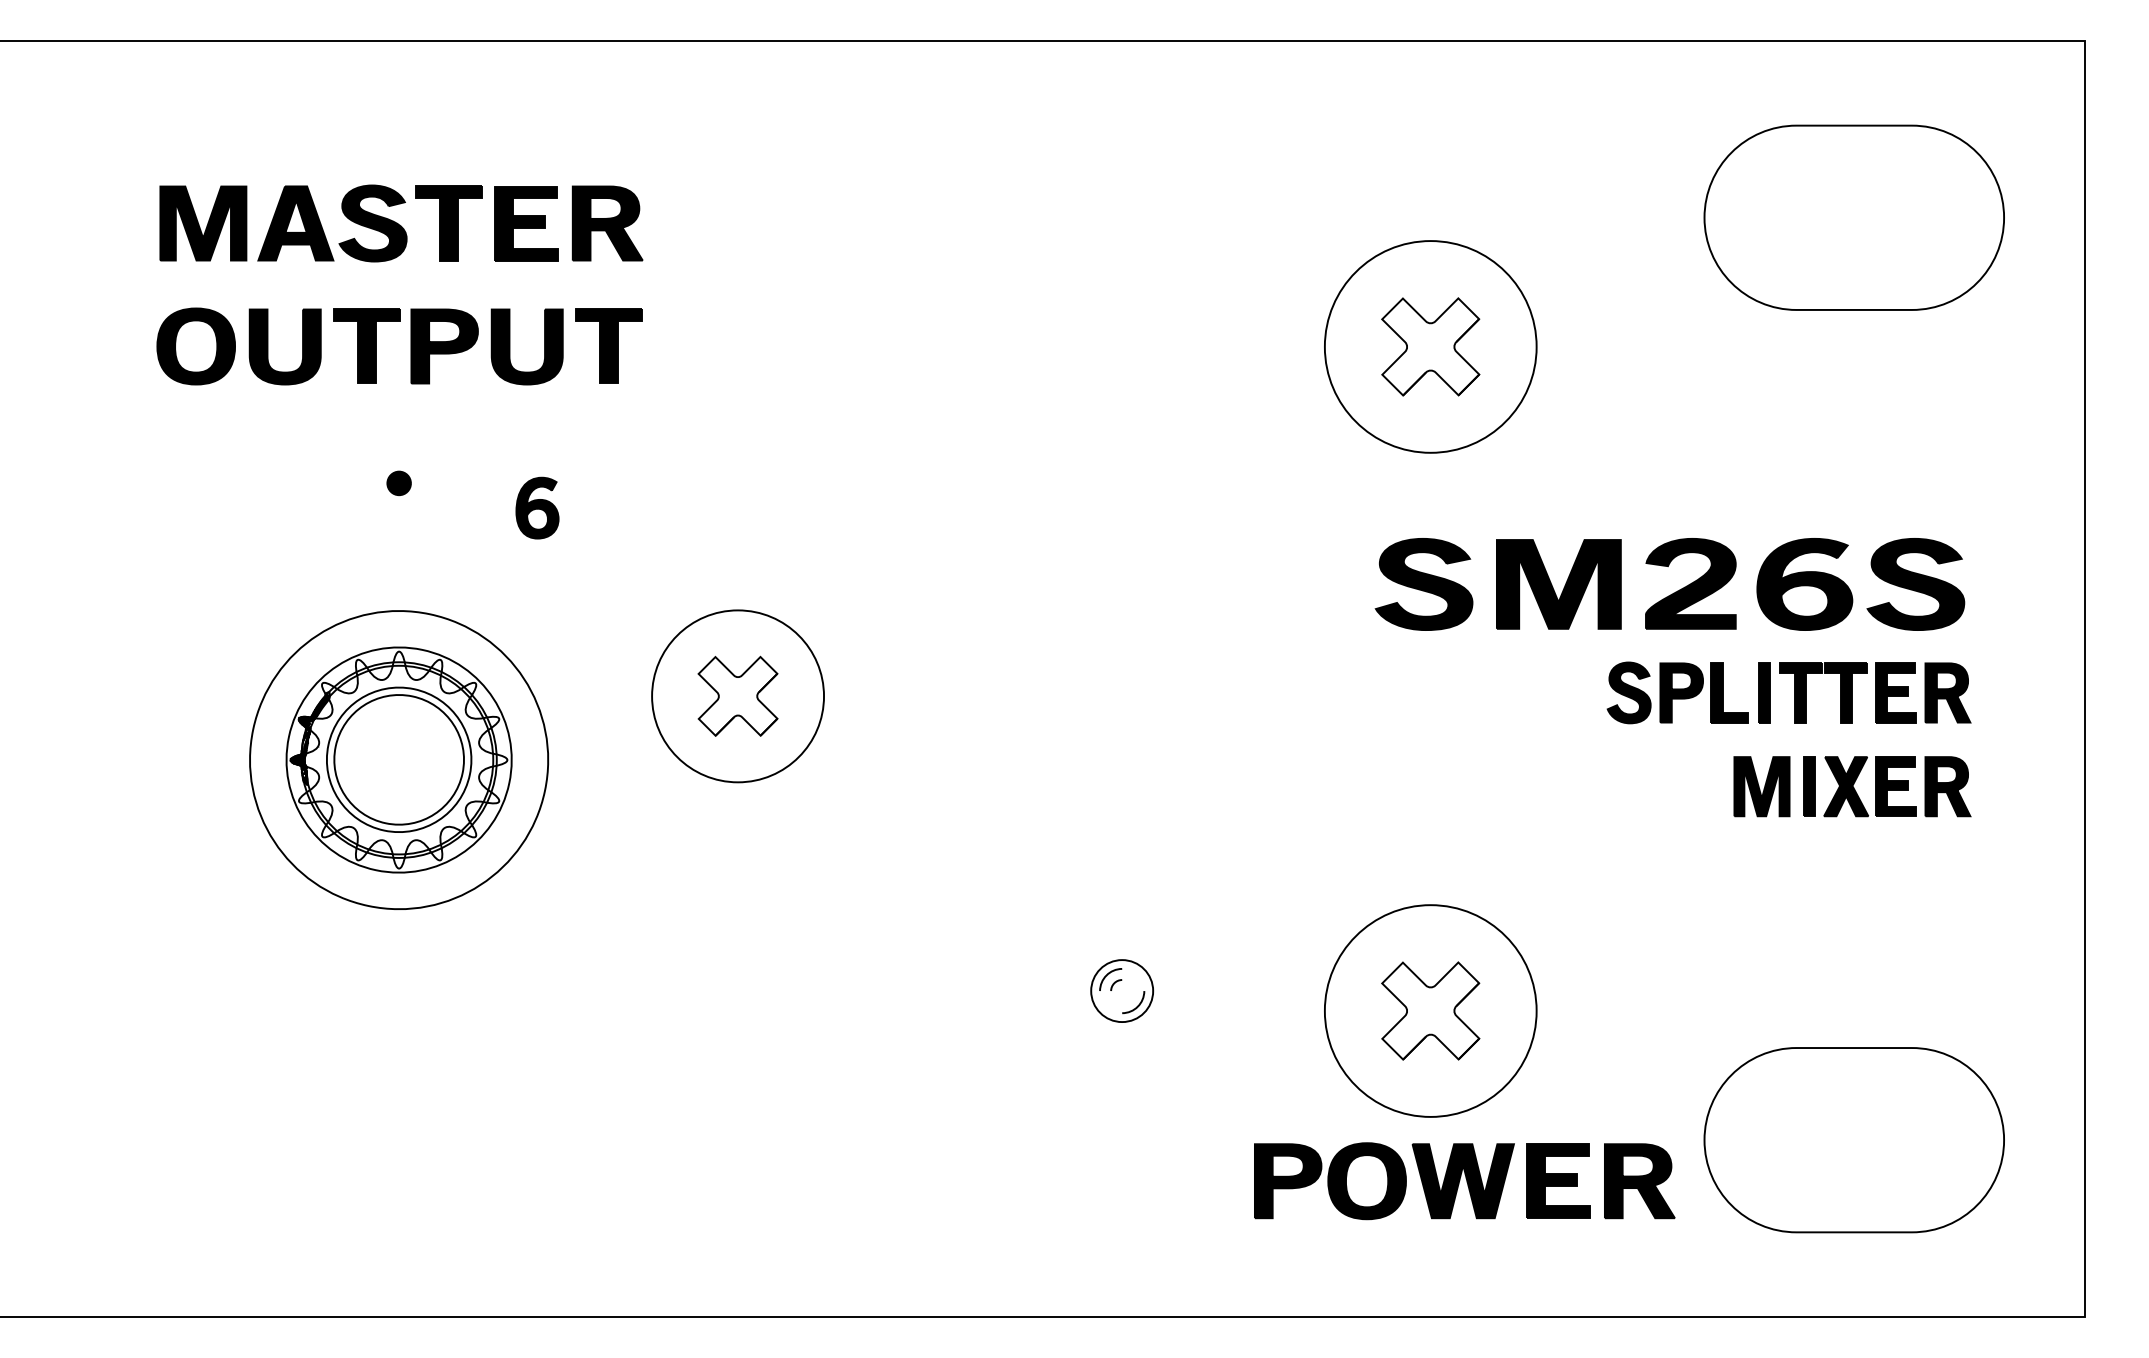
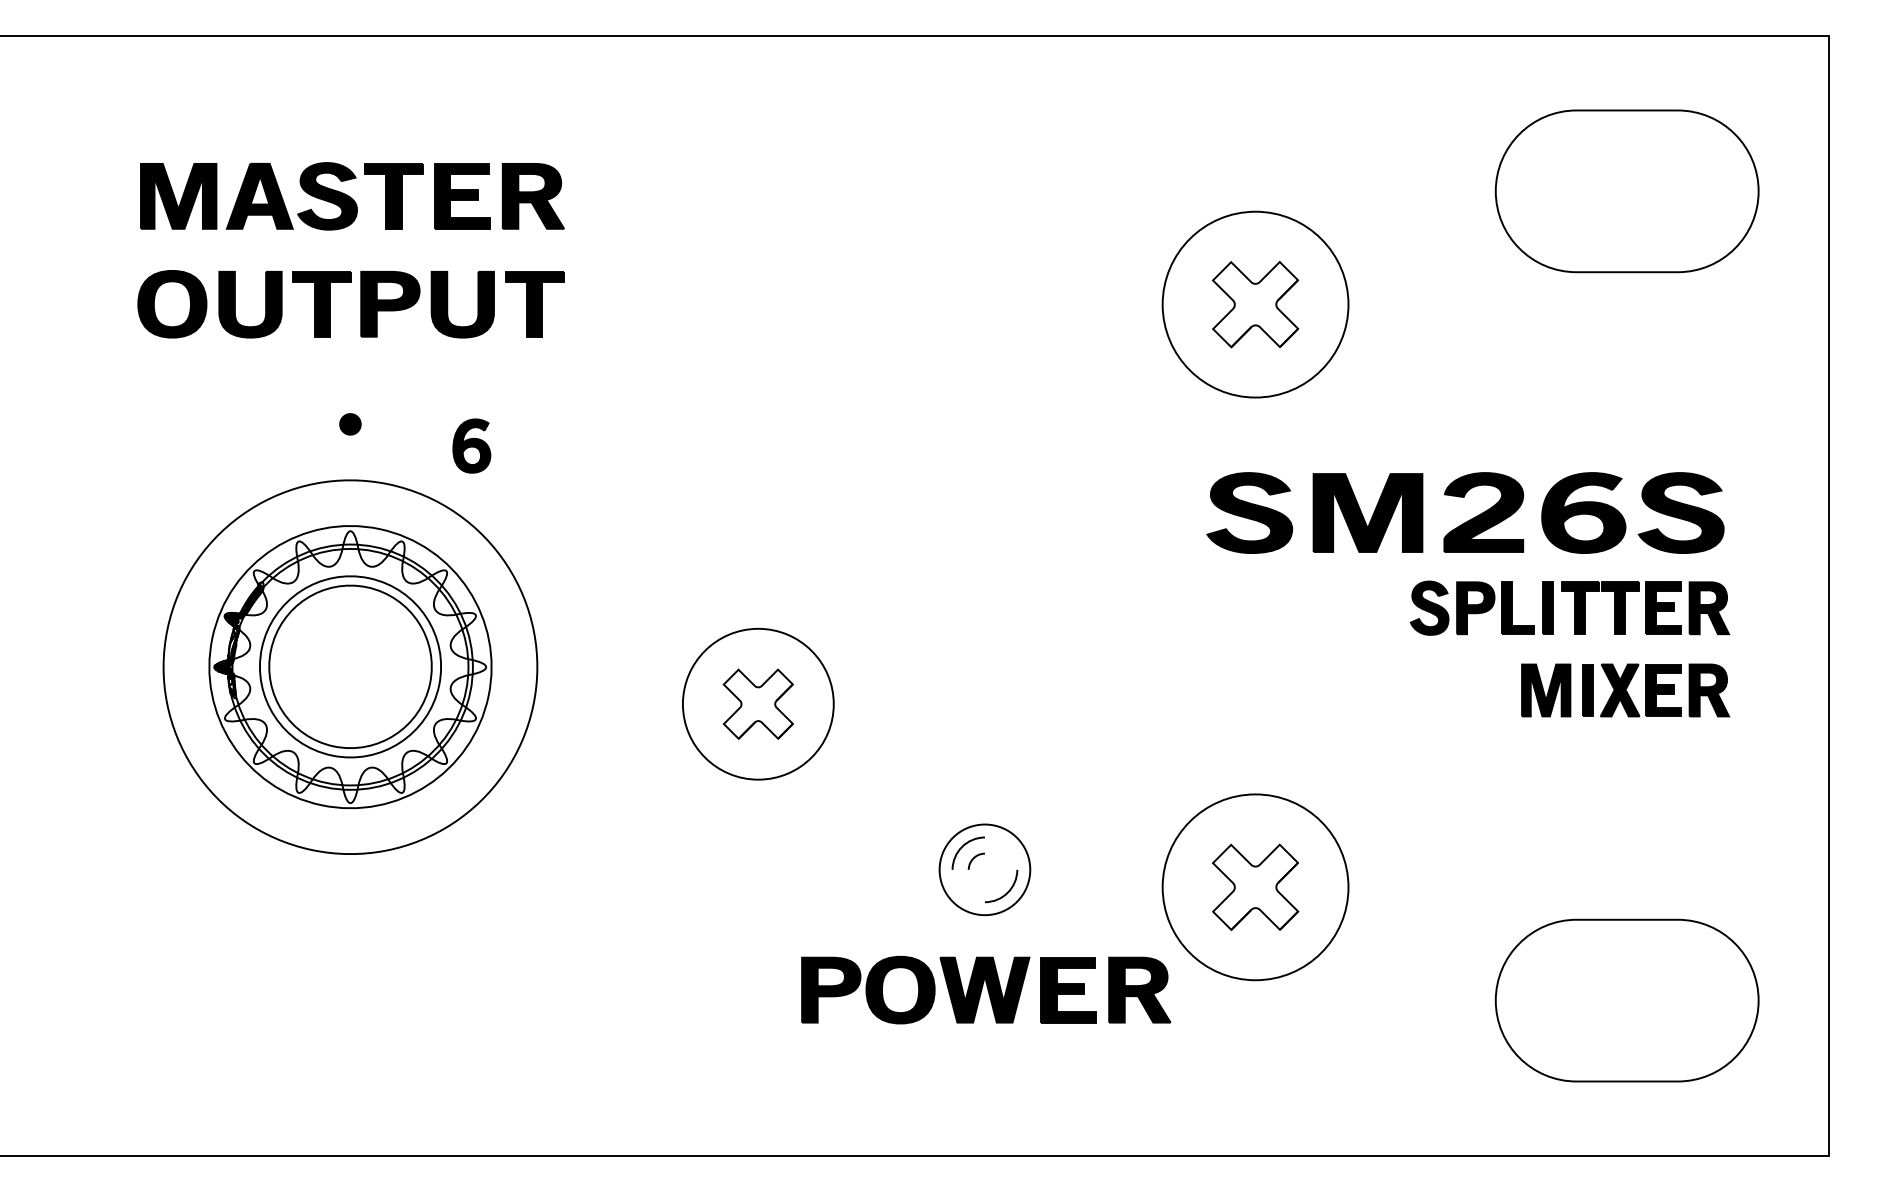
part: (737, 696) -> (757, 704), moved
part: (398, 759) -> (349, 666), size x1.43
part: (1121, 990) -> (984, 869), size x1.67
part: (1464, 1181) -> (985, 990), moved

